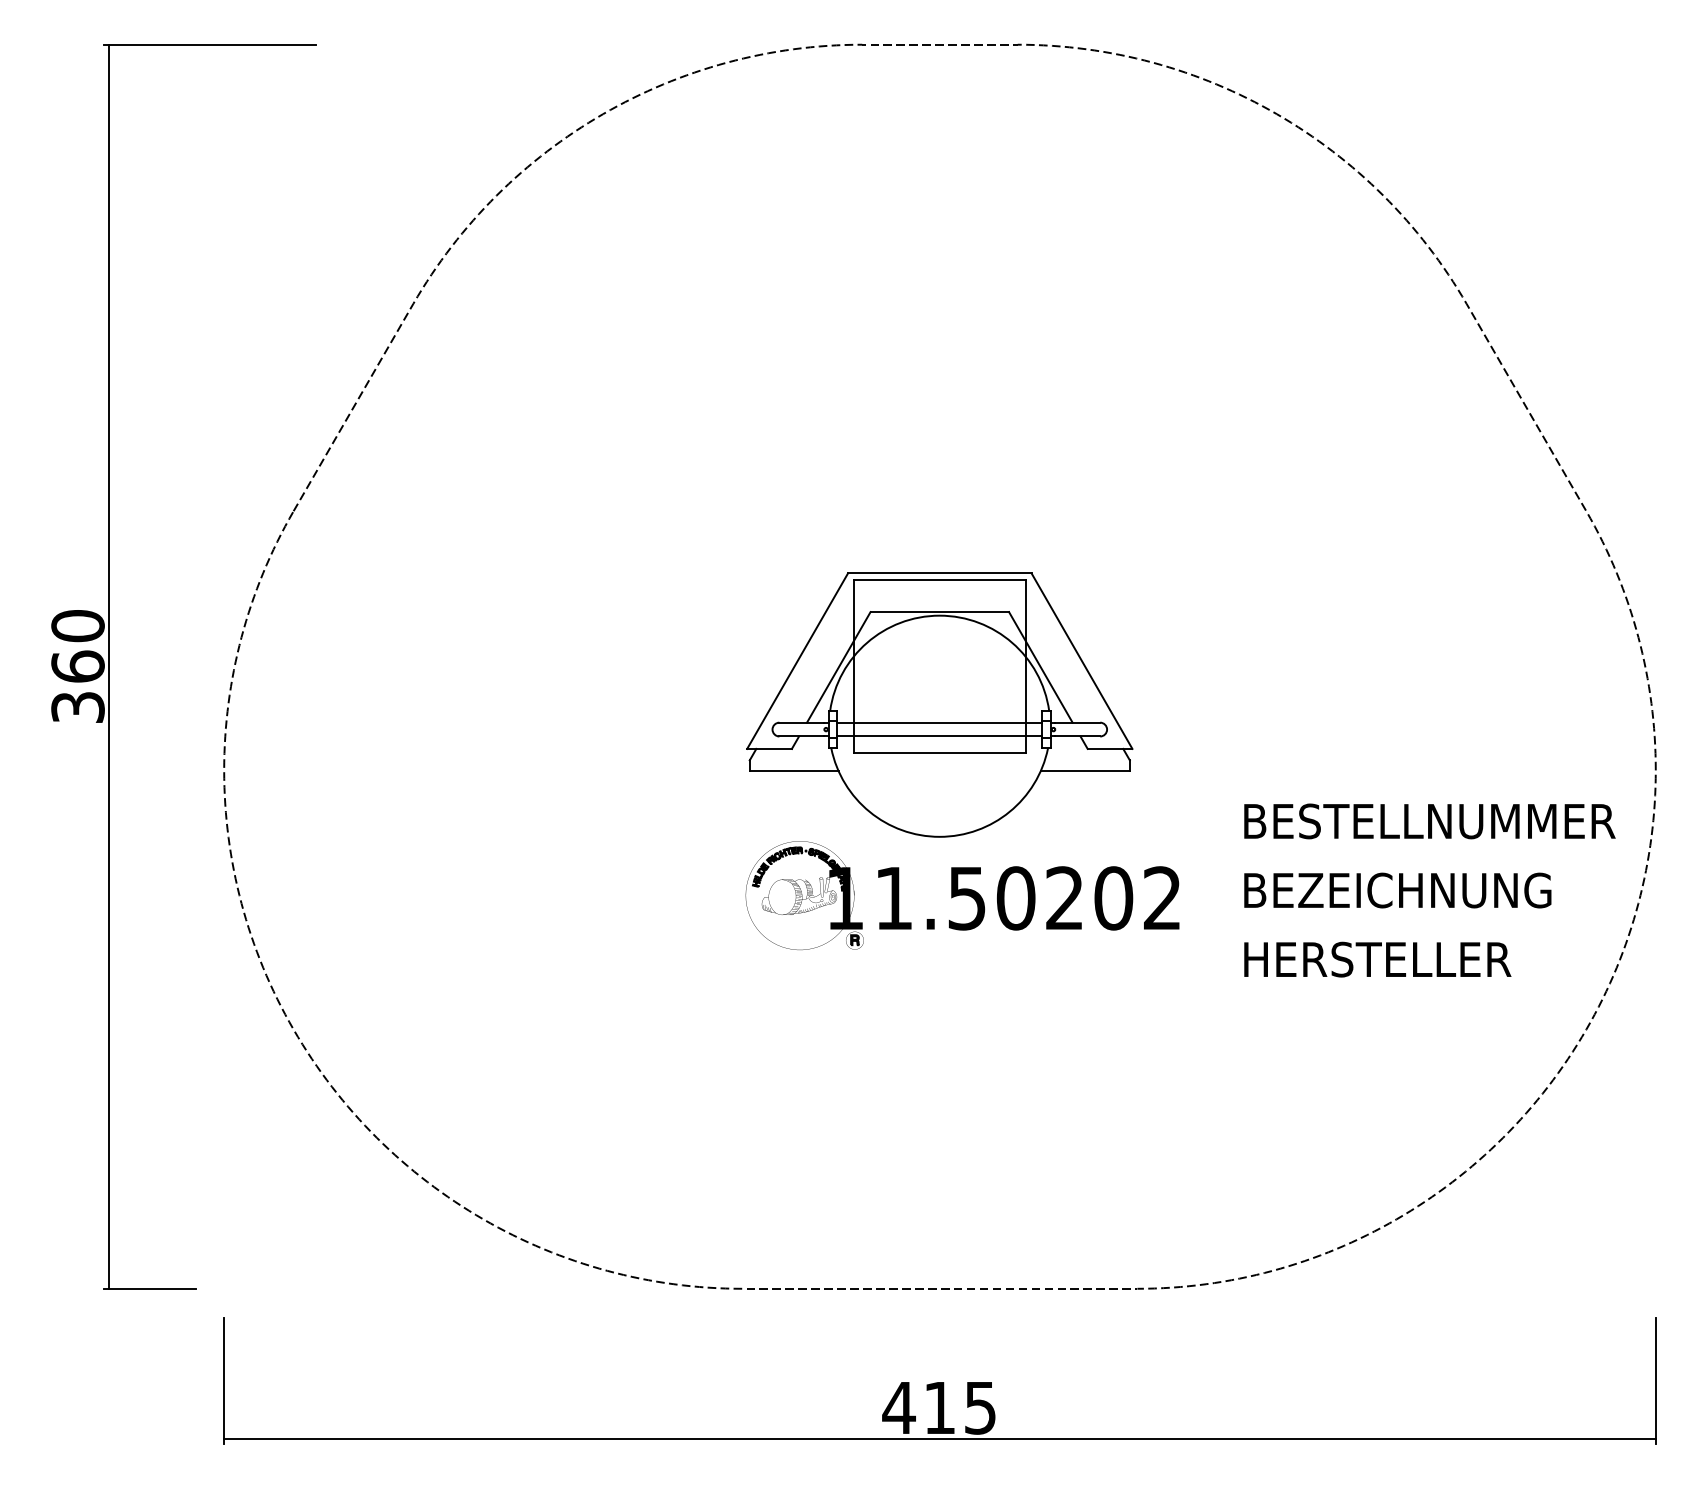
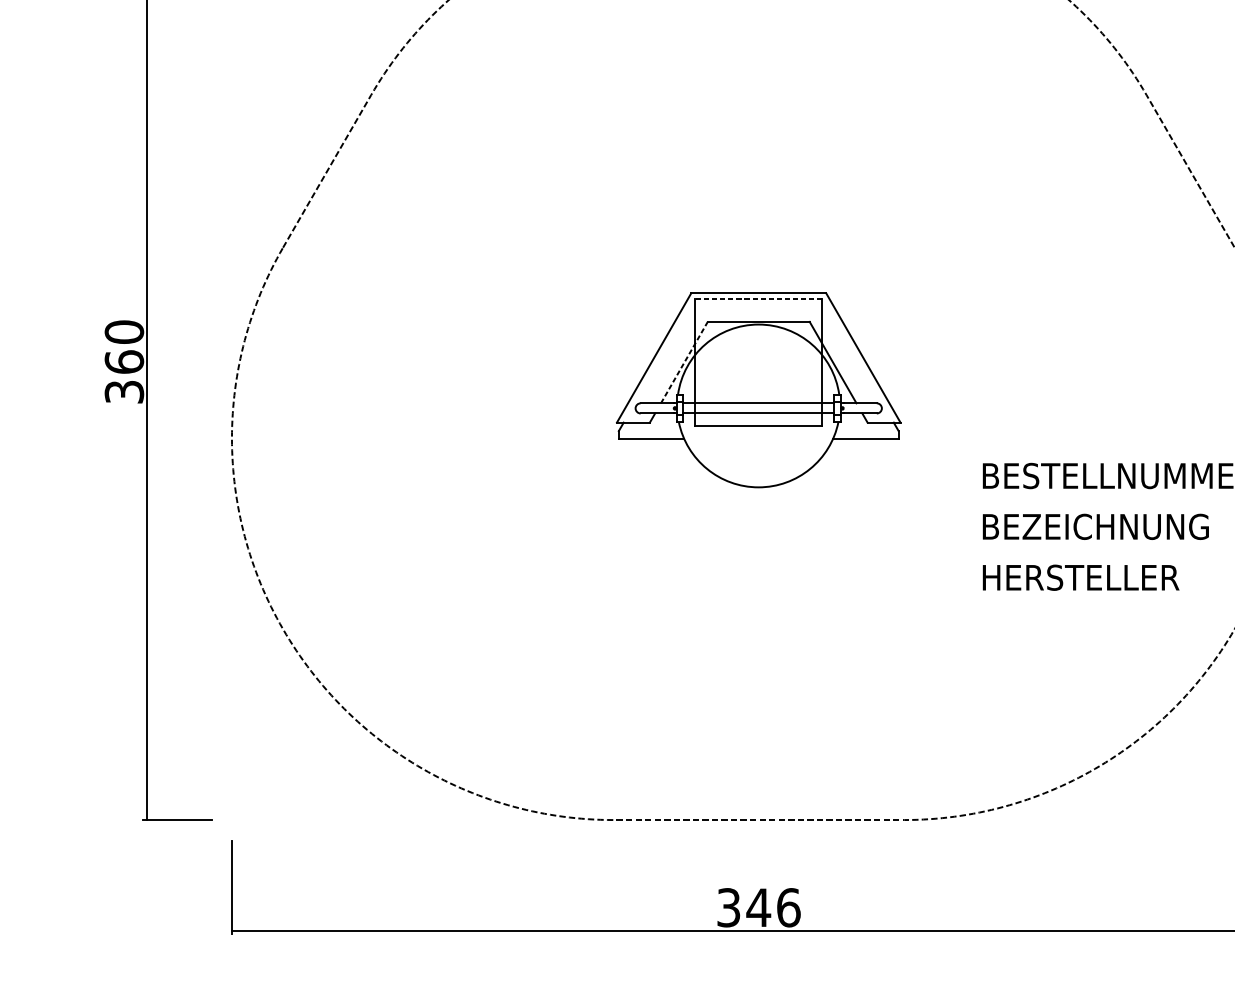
line: (939, 580) -> (758, 298), solid -> dashed
line: (838, 667) -> (684, 362), solid -> dashed
part: (962, 895) -> (775, 530), removed
text: (939, 1407) -> (758, 907), 415 -> 346

